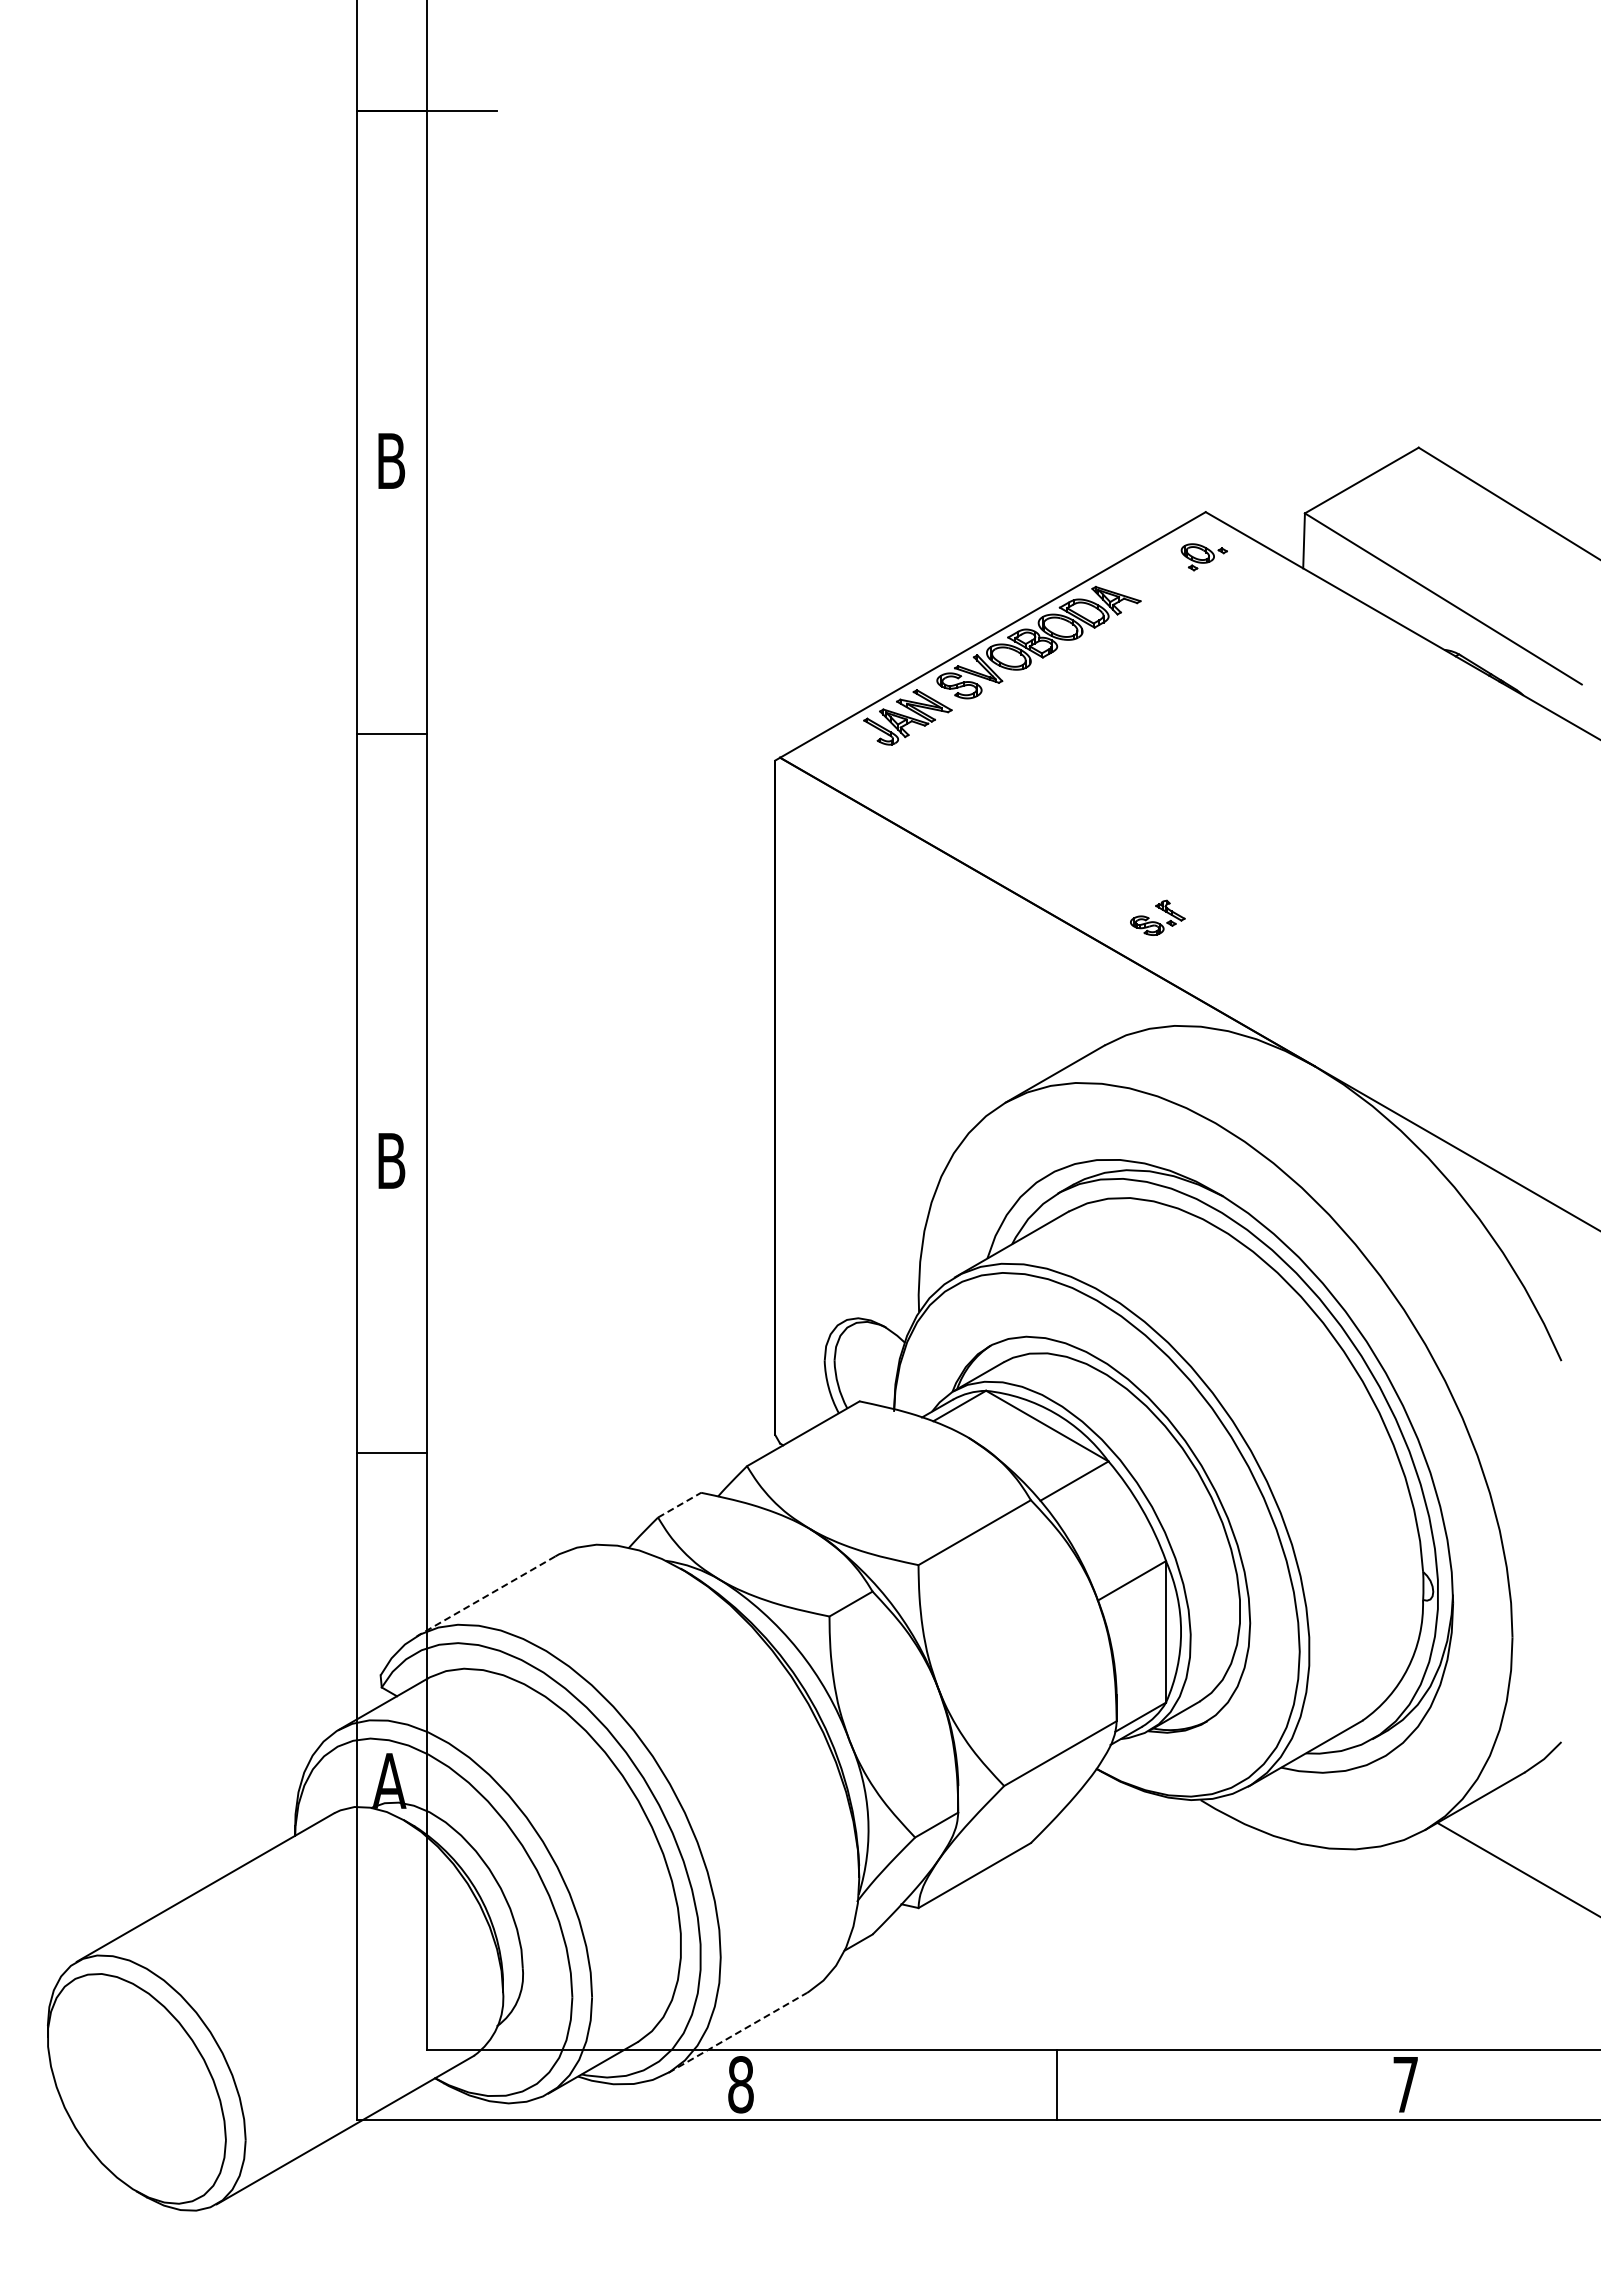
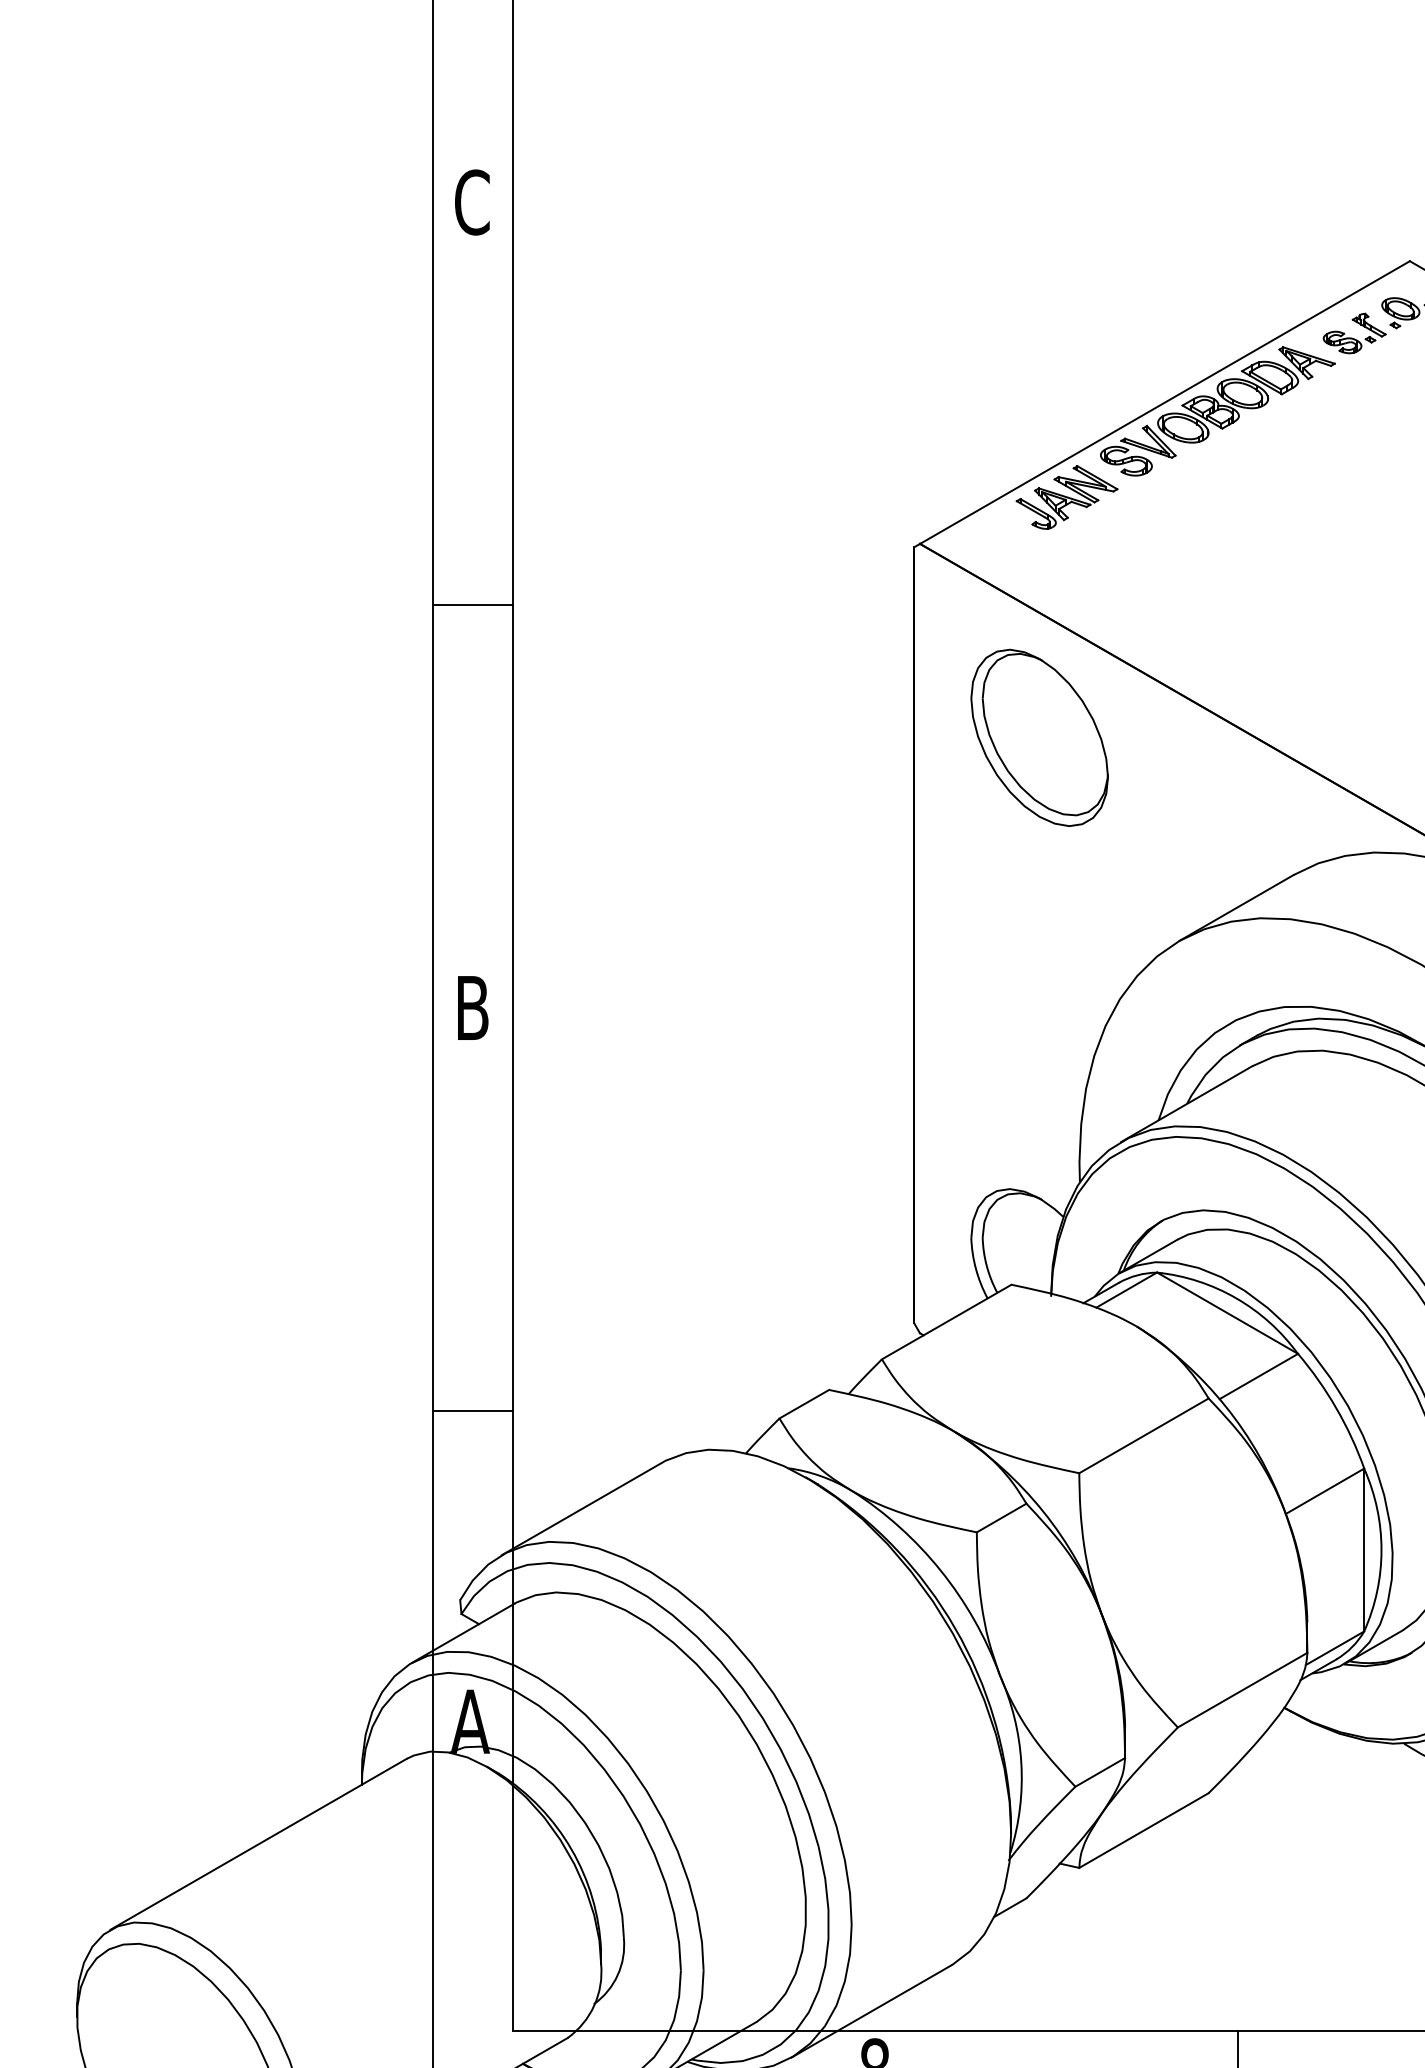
text: (391, 460) -> (472, 201), B -> C
line: (391, 733) -> (472, 604), moved
part: (1157, 917) -> (1354, 333), moved
part: (883, 925) -> (1038, 737), added
line: (391, 1452) -> (472, 1410), moved
line: (679, 1505) -> (804, 1404), dashed -> solid
line: (486, 1596) -> (582, 1509), dashed -> solid
line: (737, 2032) -> (870, 2011), dashed -> solid

